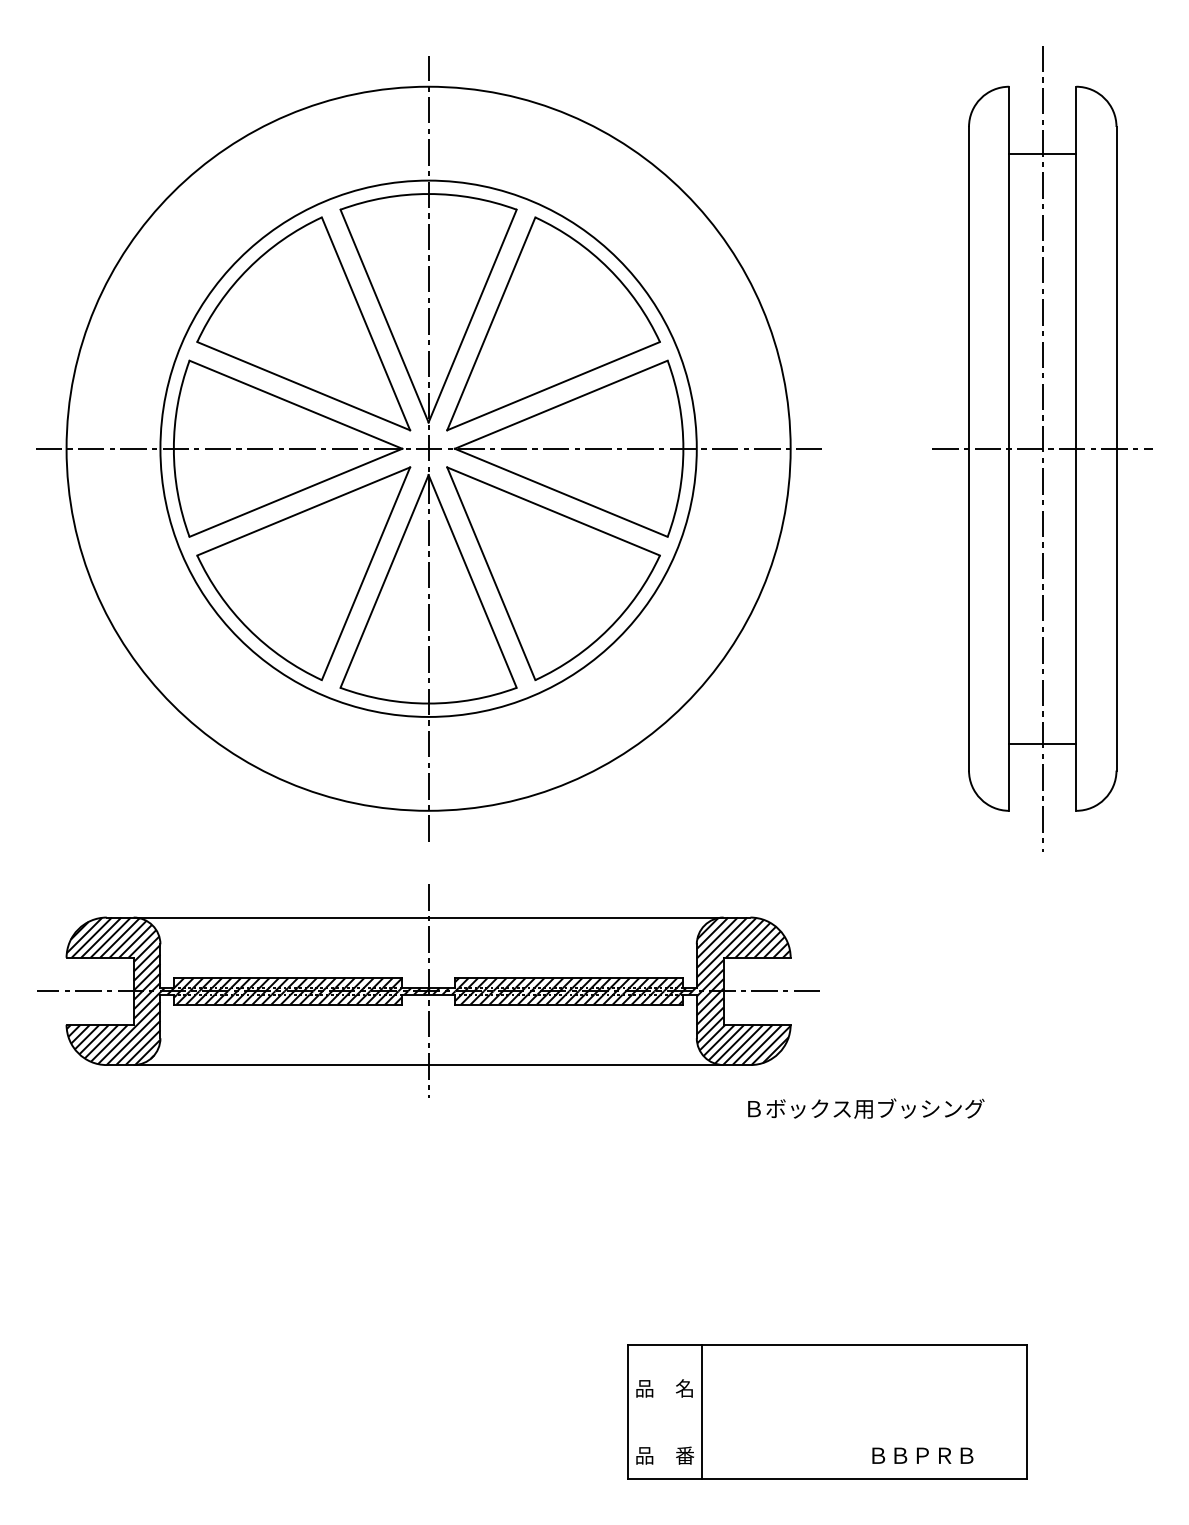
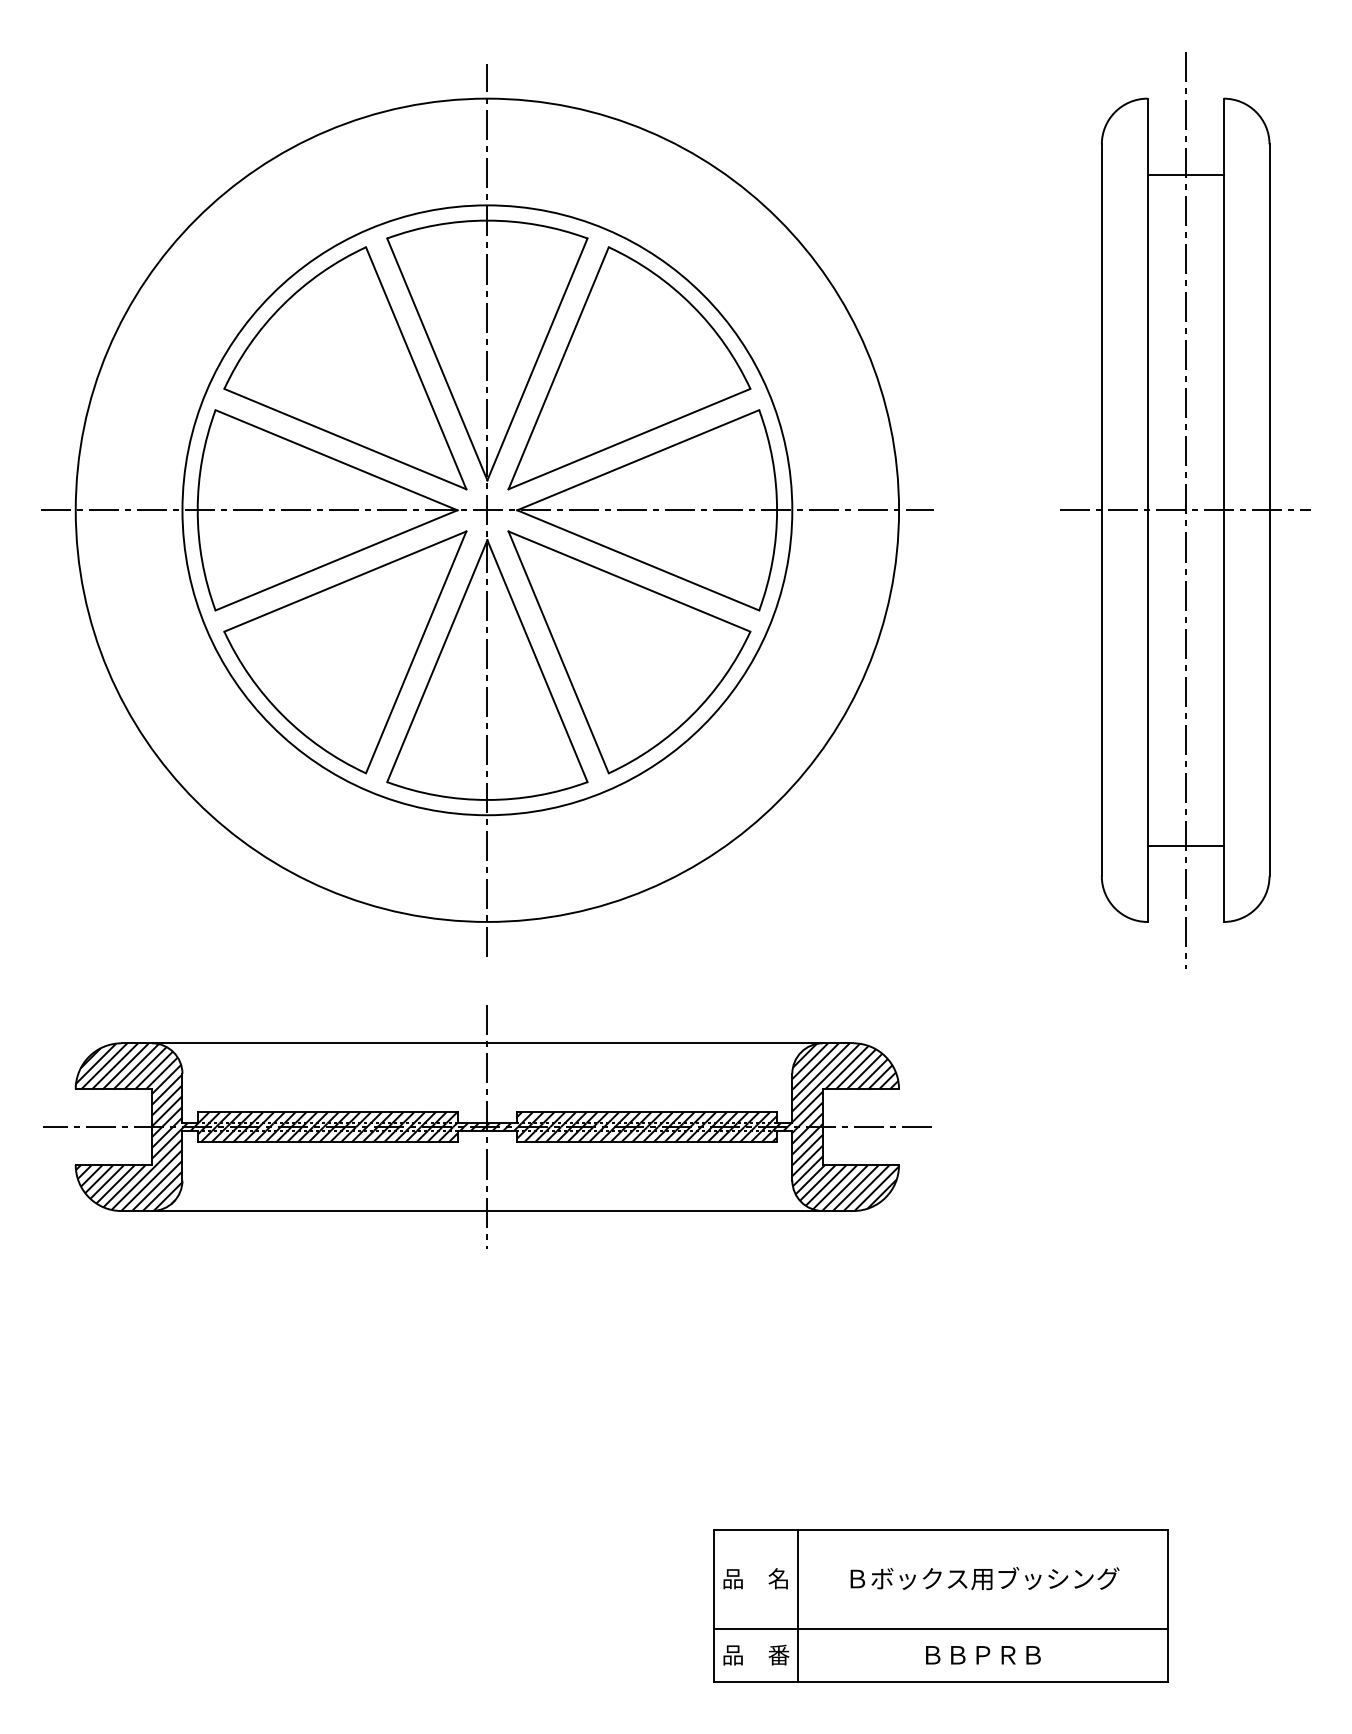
text: (865, 1108) -> (984, 1578), moved
line: (827, 1432) -> (940, 1628), added
text: (922, 1455) -> (983, 1655), moved

